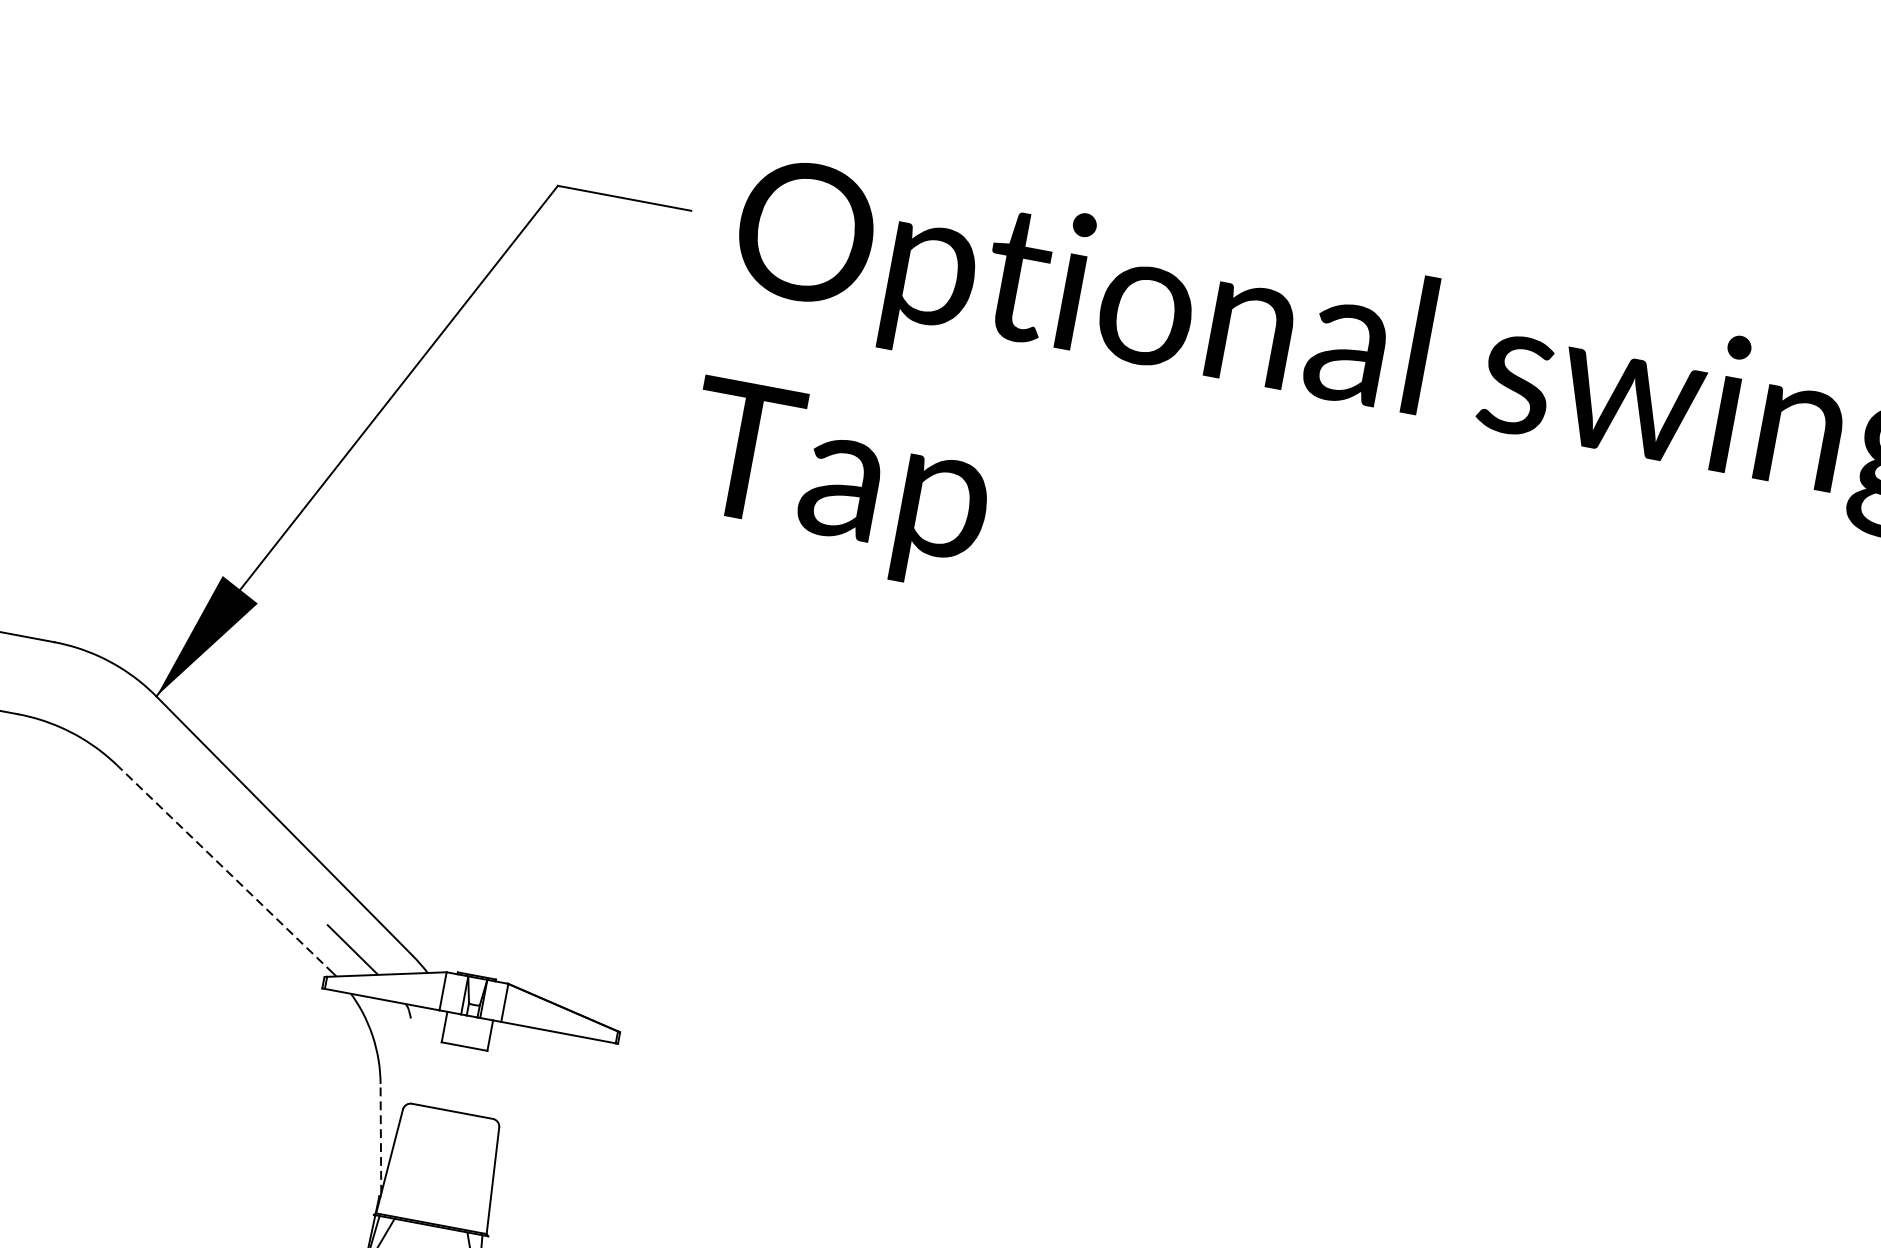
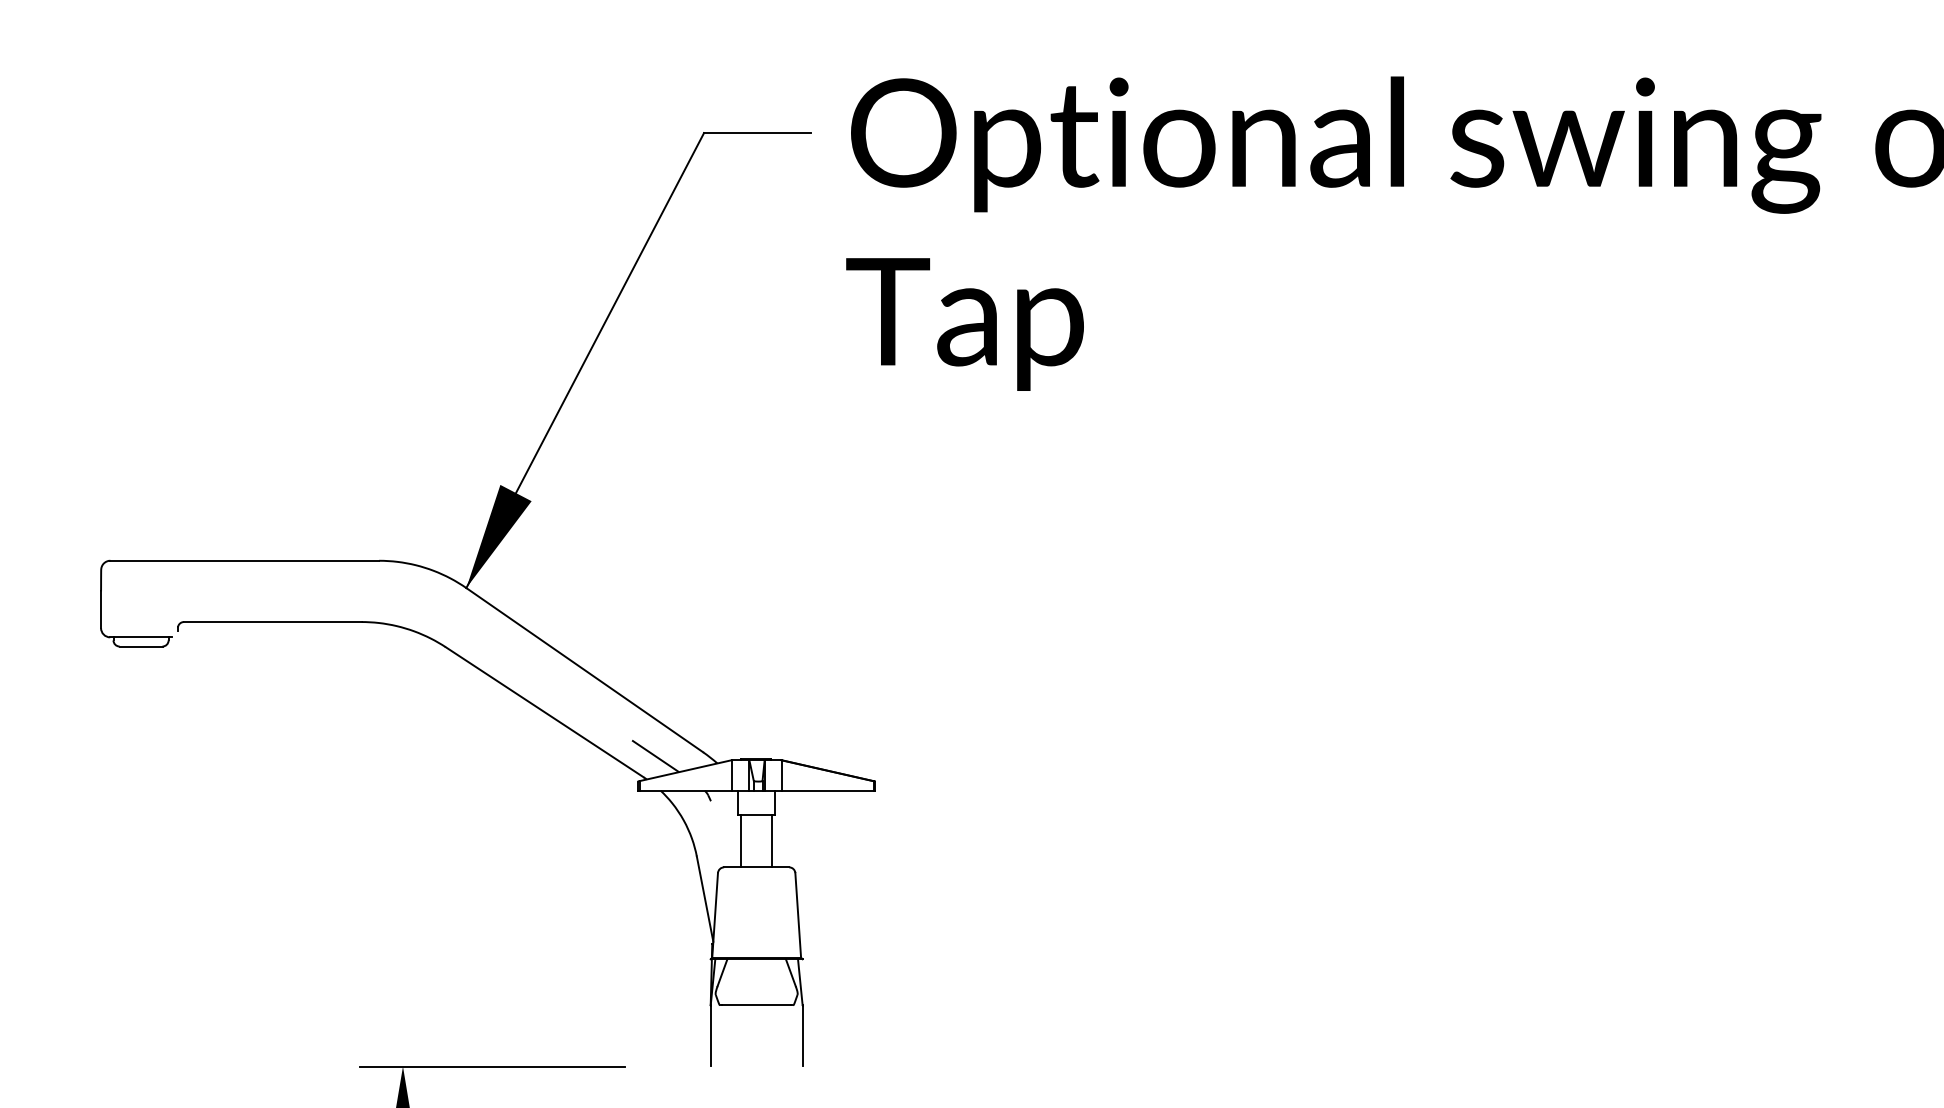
line: (224, 869) -> (544, 712), dashed -> solid
line: (439, 1075) -> (741, 841), added
line: (476, 1082) -> (771, 841), added
line: (381, 1138) -> (705, 898), dashed -> solid

